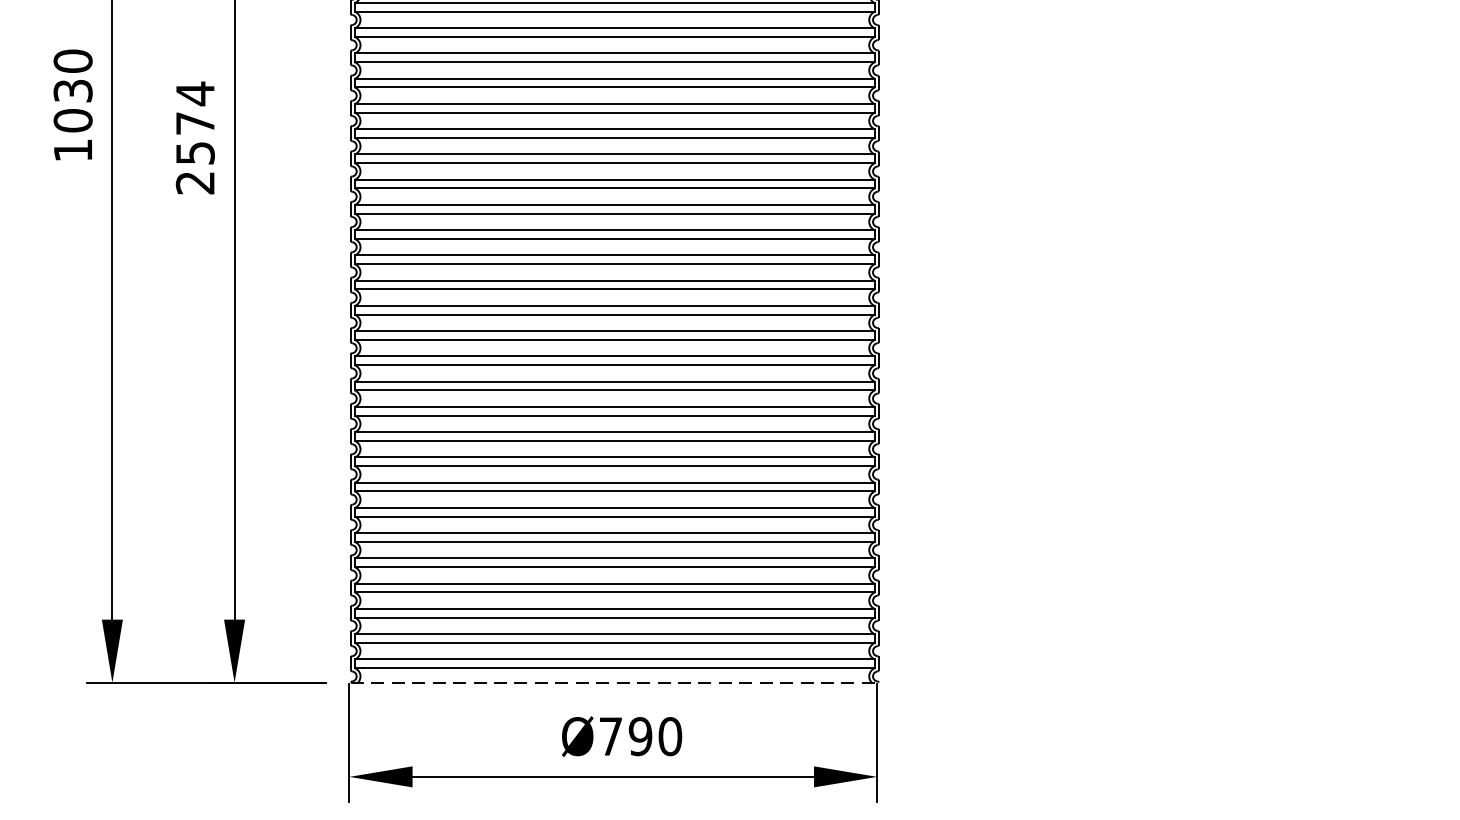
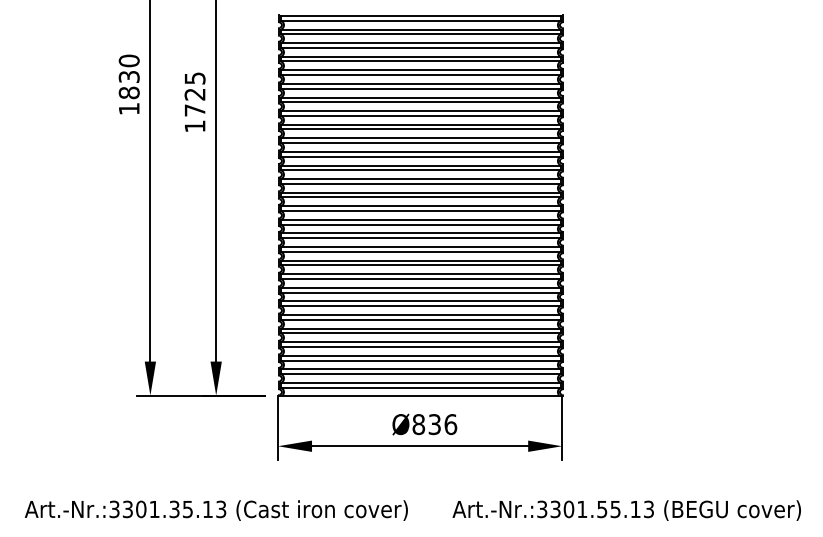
text: (73, 119) -> (129, 92), 1030 -> 1830
text: (194, 136) -> (194, 101), 2574 -> 1725
line: (615, 682) -> (421, 395), dashed -> solid
text: (640, 736) -> (434, 424), Ø790 -> Ø836

